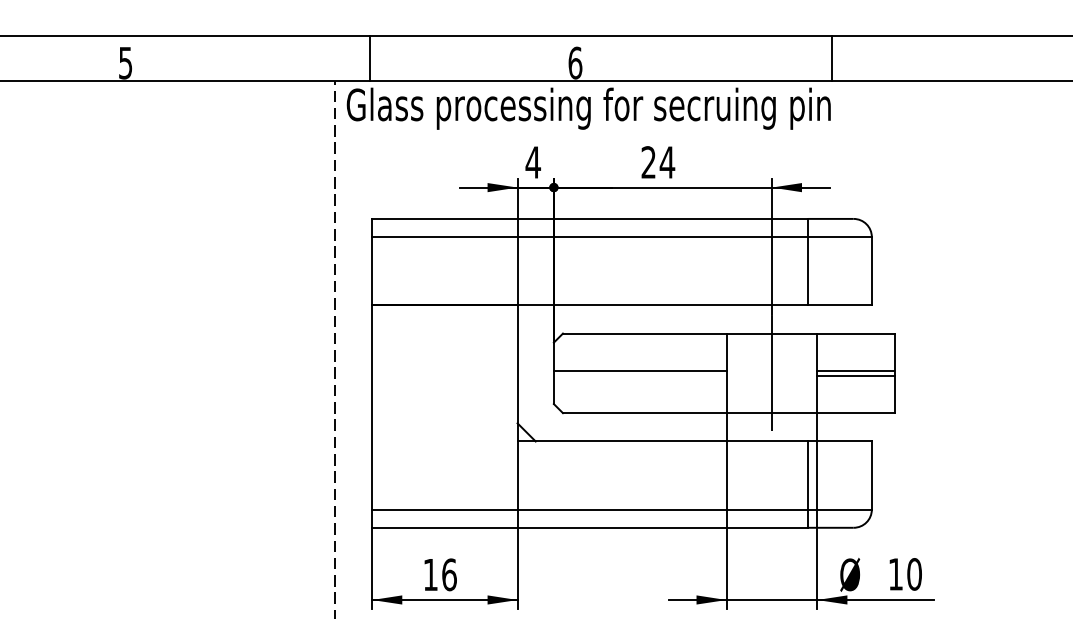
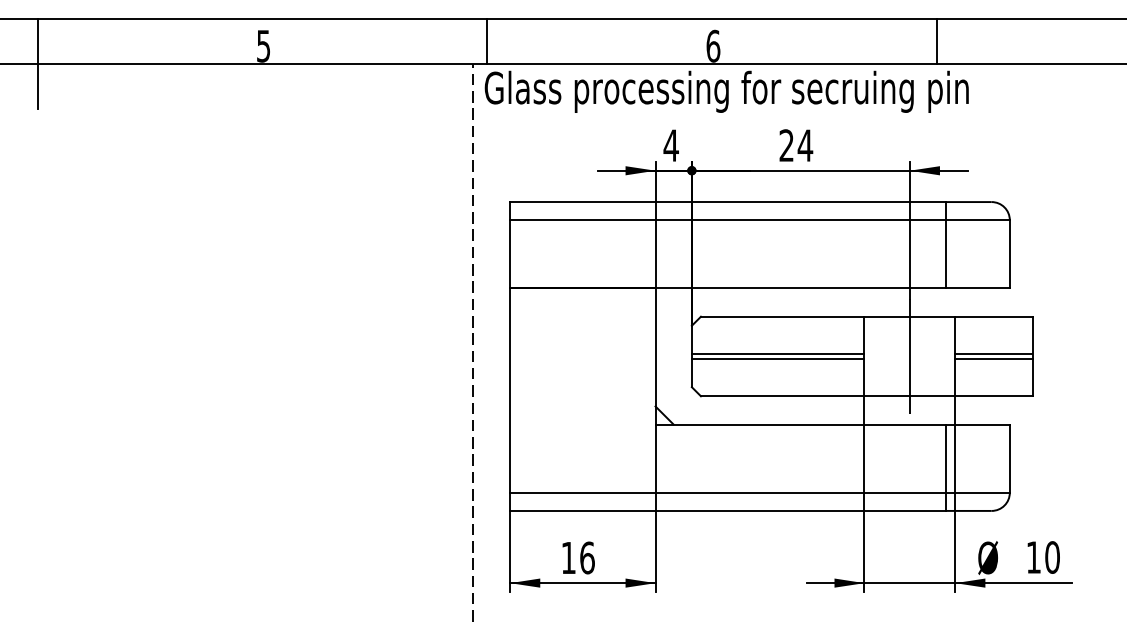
line: (370, 57) -> (487, 40), moved
line: (831, 57) -> (936, 40), moved
line: (639, 376) -> (777, 359), added

